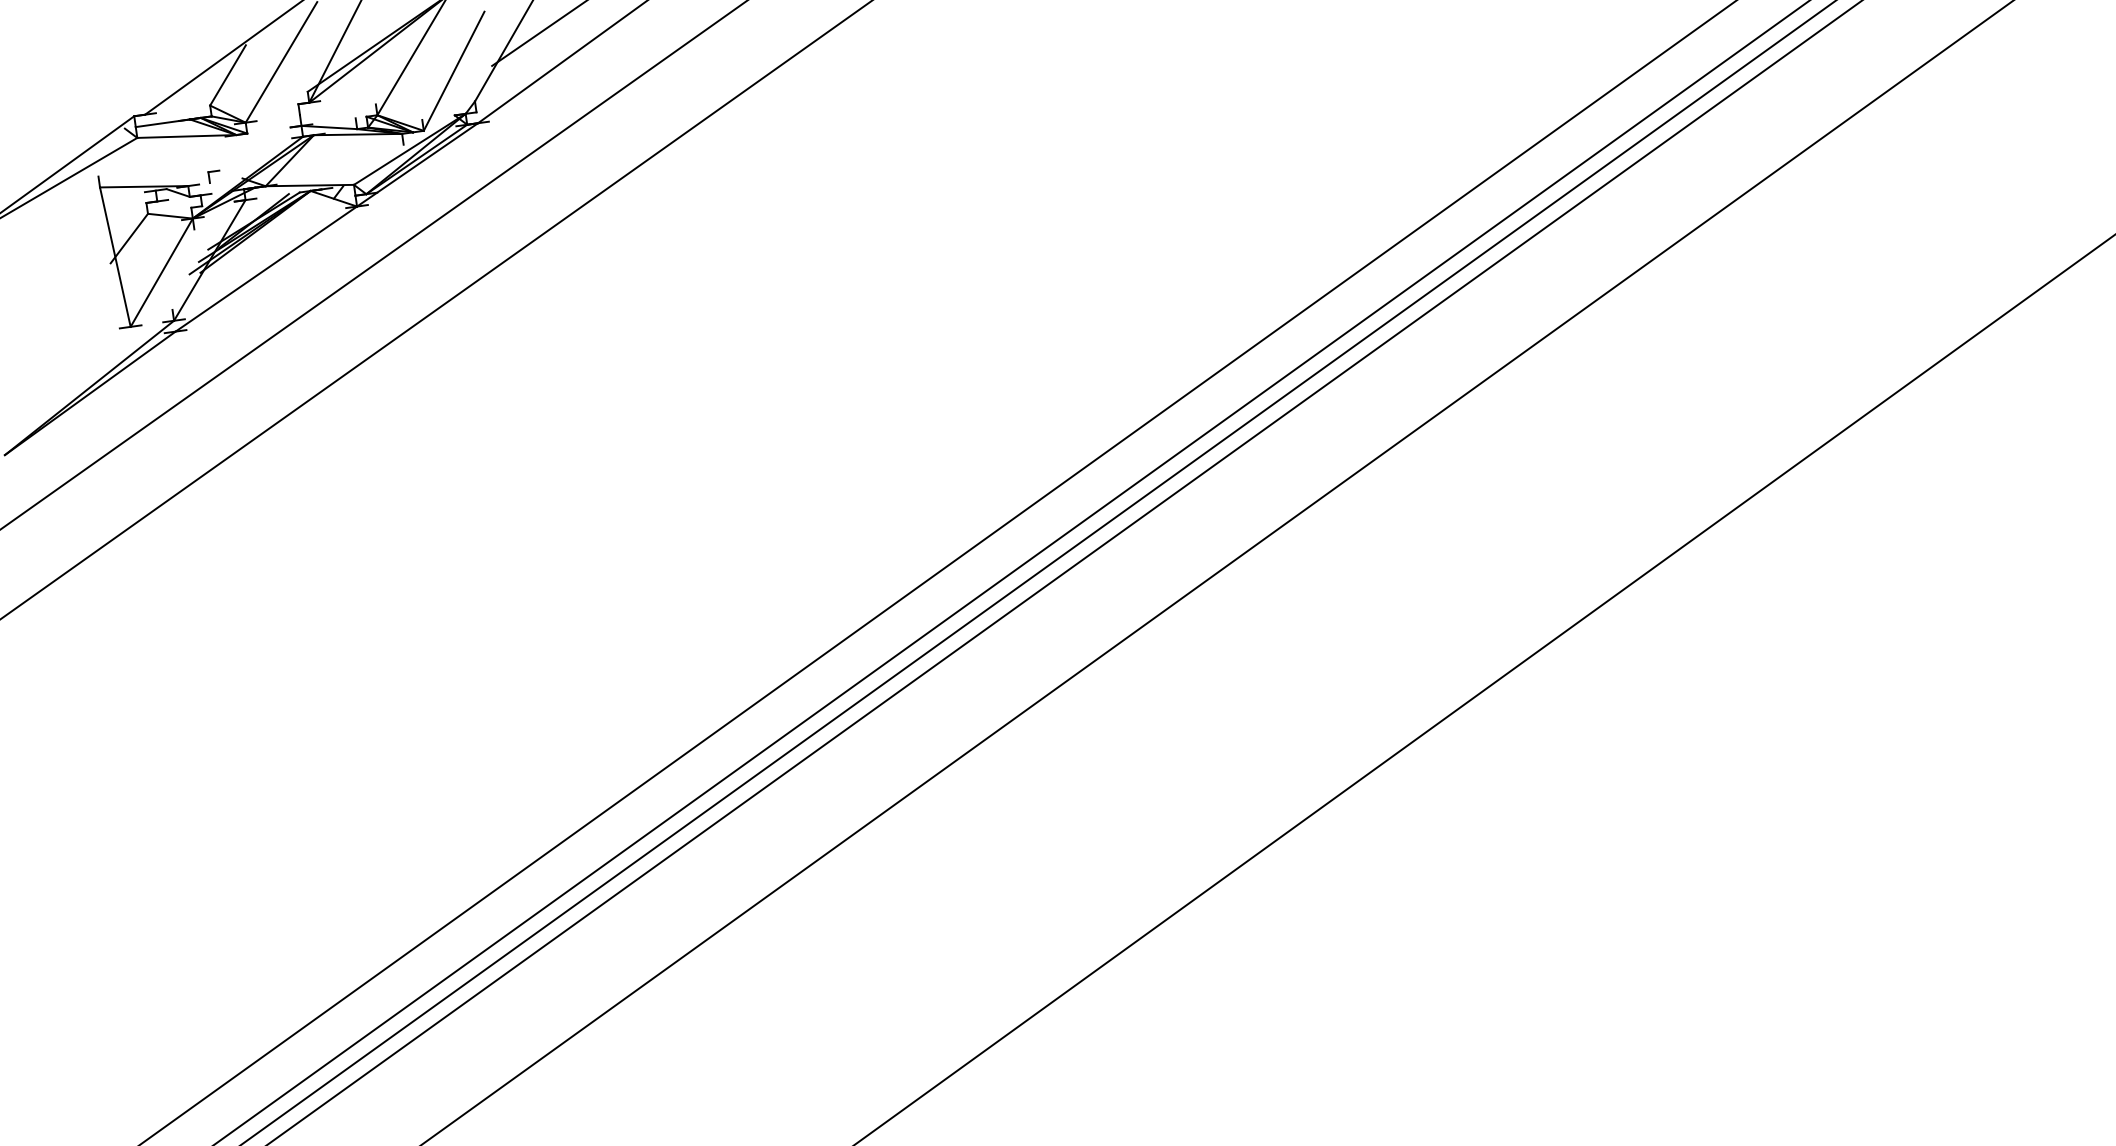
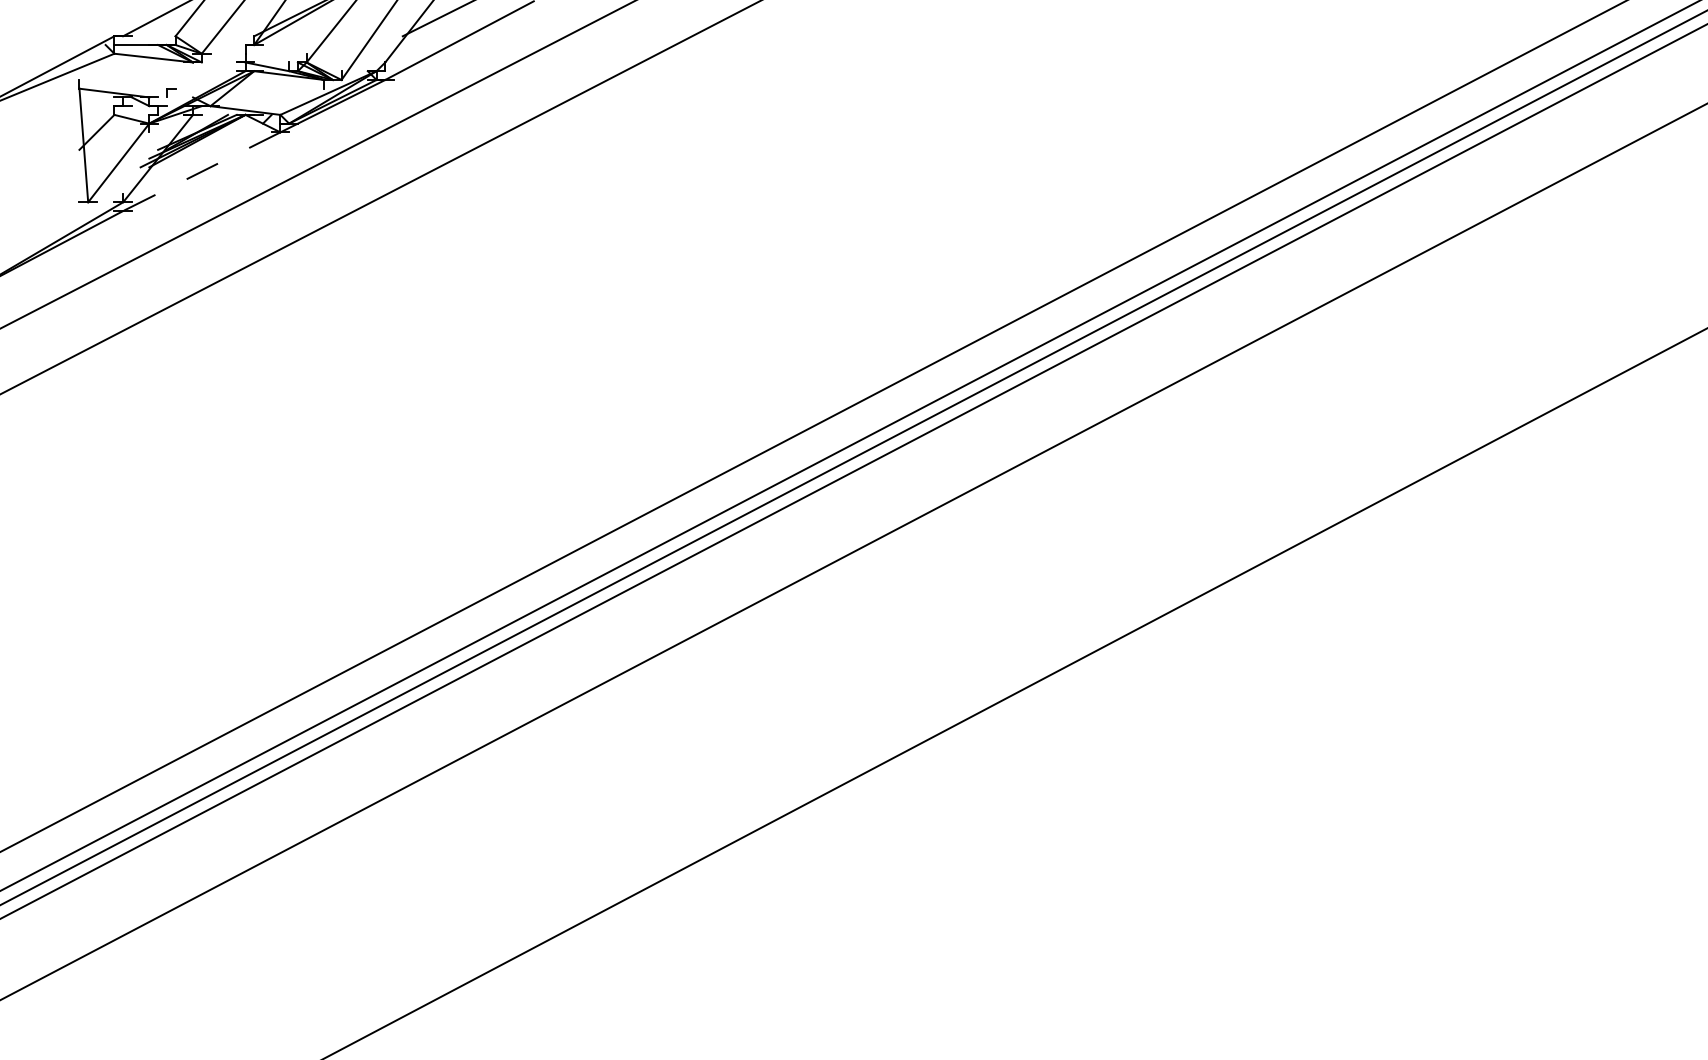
line: (265, 268) -> (201, 171), solid -> dashed

